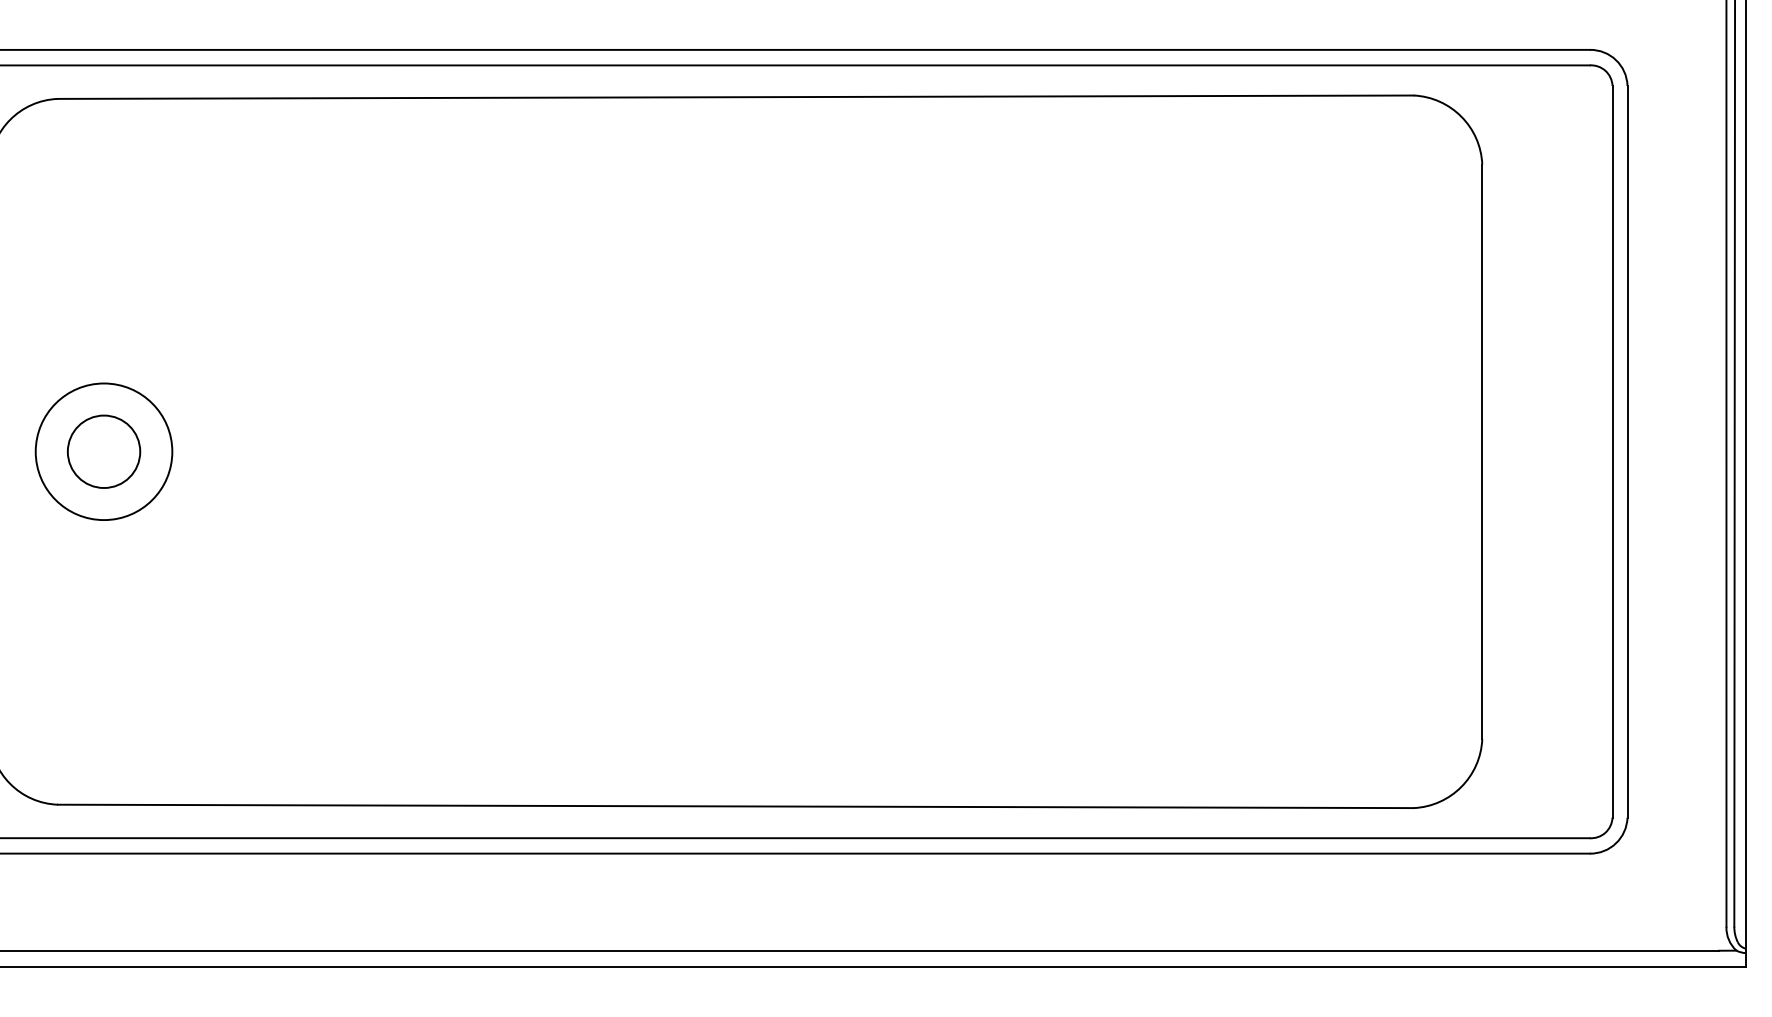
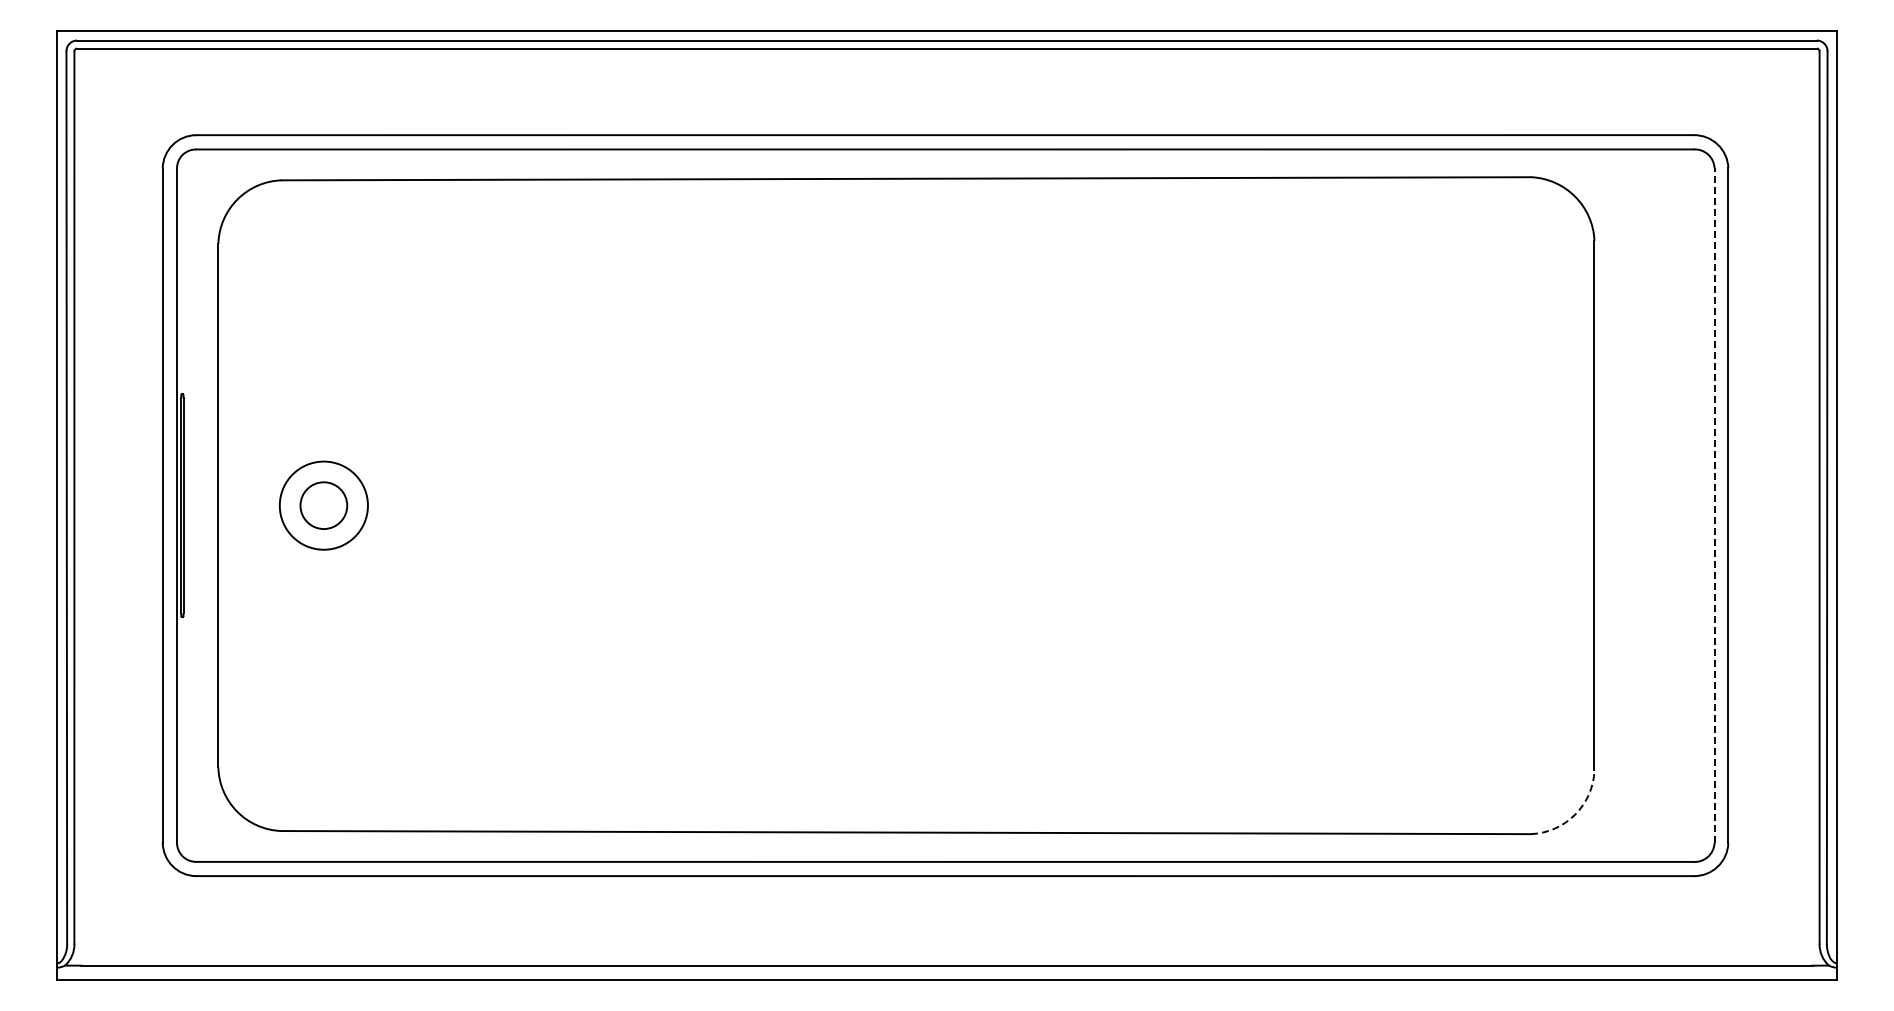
circle: (103, 451) -> (323, 505), size x0.7
circle: (103, 451) -> (323, 505), size x0.7
line: (1612, 451) -> (1714, 505), solid -> dashed
arc: (1461, 786) -> (1575, 814), solid -> dashed

